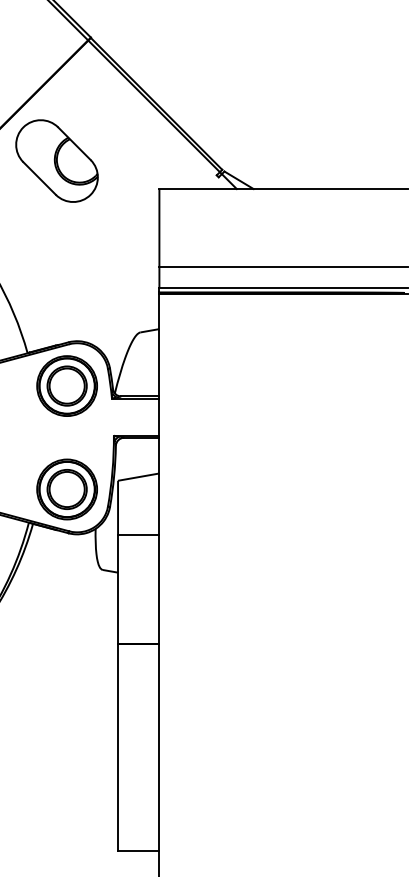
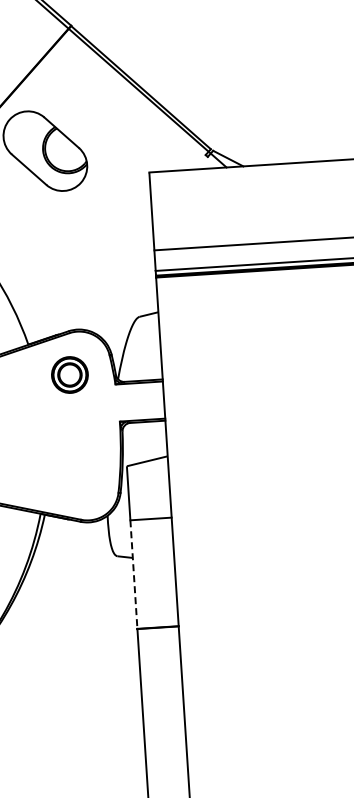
part: (66, 385) -> (69, 374), size x0.6
part: (66, 489) -> (76, 478), removed
line: (118, 589) -> (134, 574), solid -> dashed

